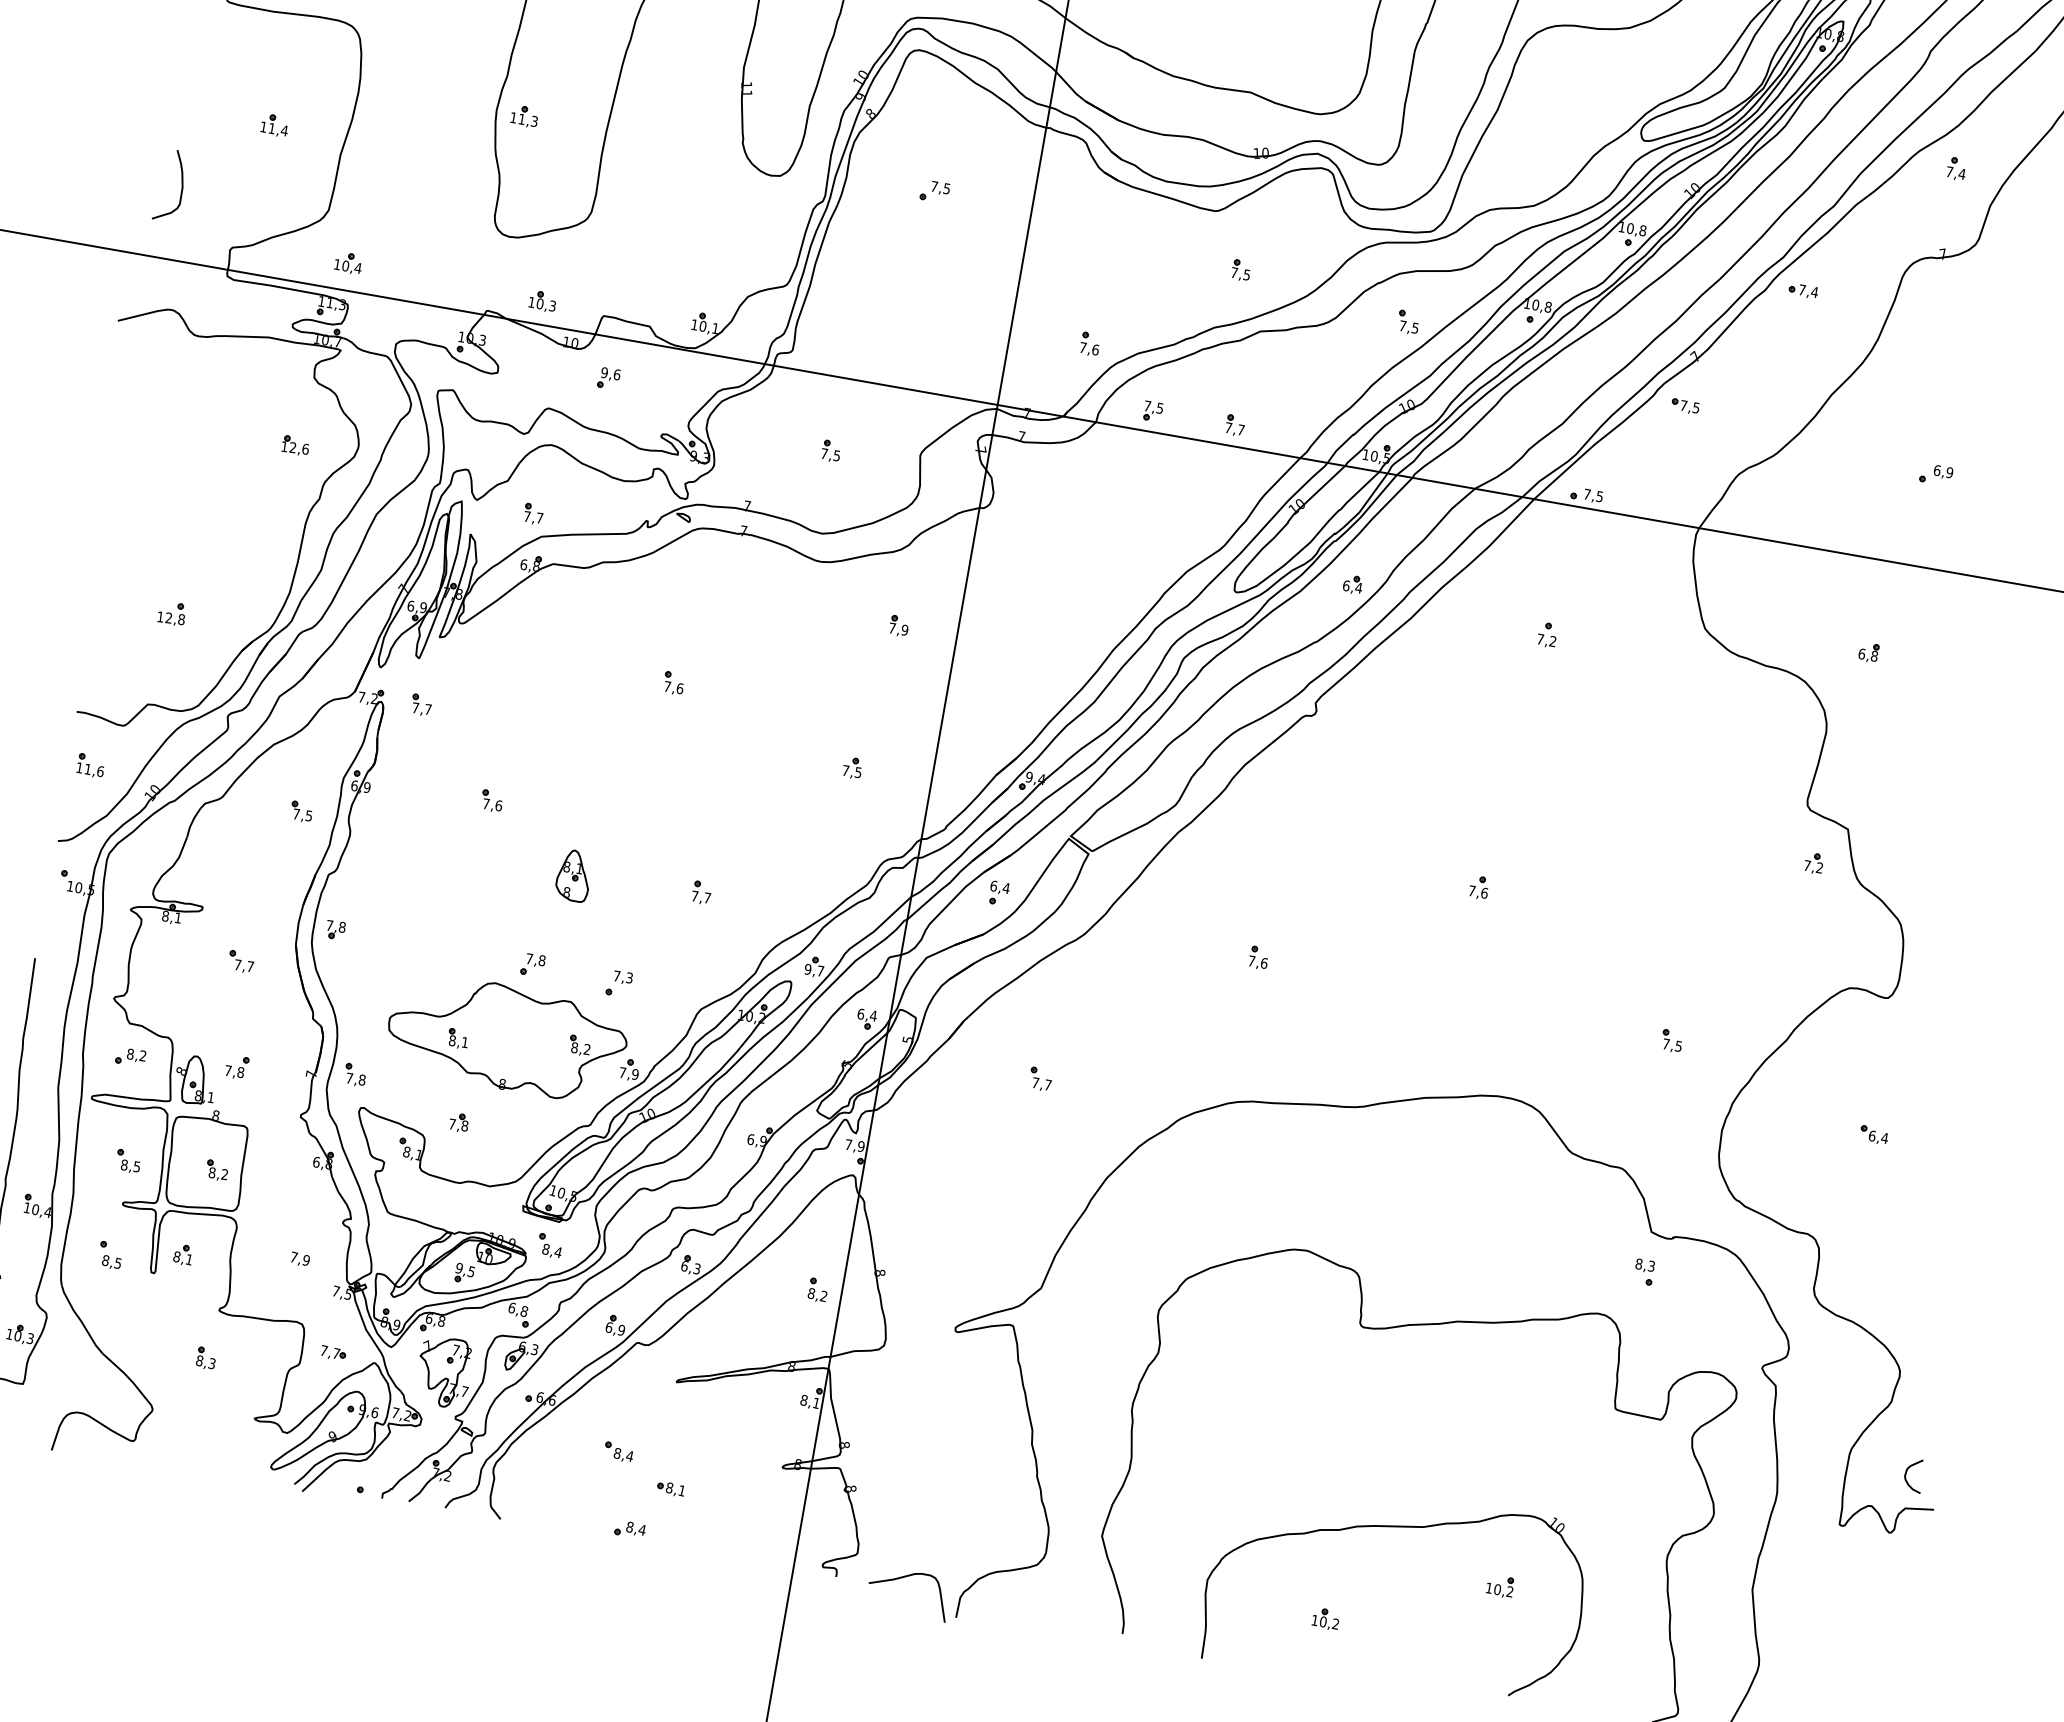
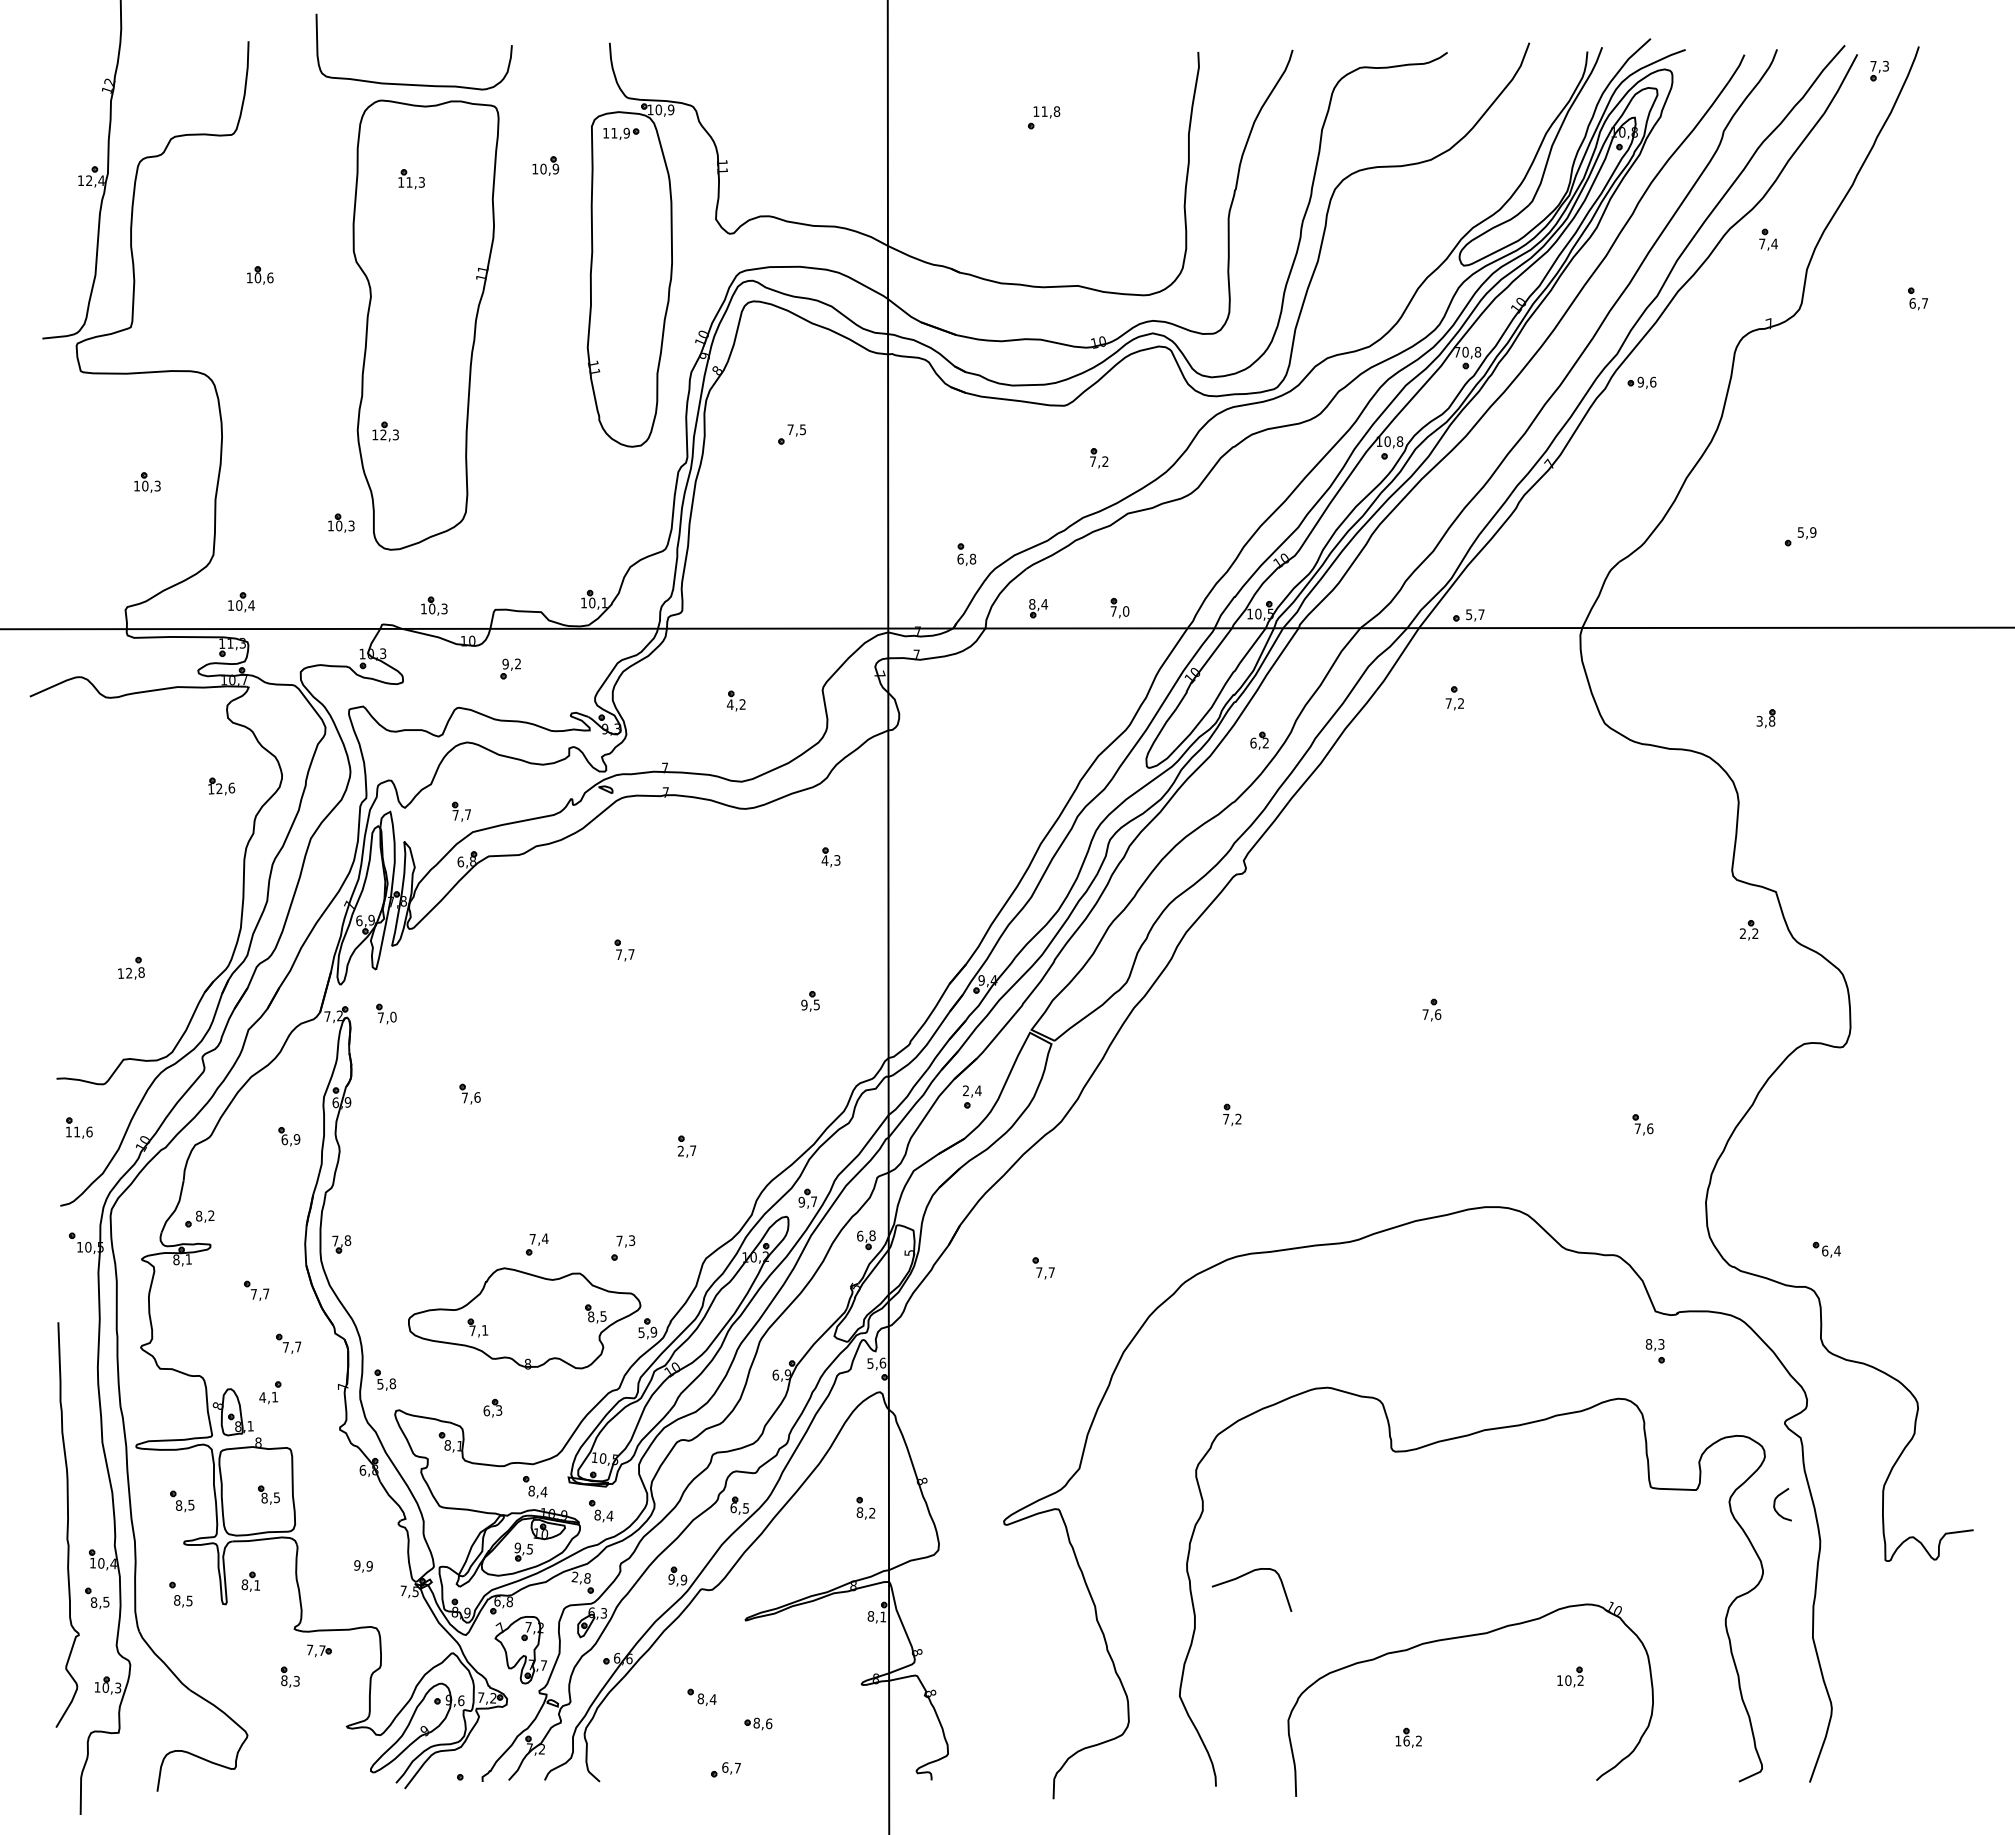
text: (522, 118) -> (383, 434), 11,3 -> 12,3
text: (278, 129) -> (151, 485), 11,4 -> 10,3
curve: (181, 183) -> (67, 554), removed
part: (463, 200) -> (341, 522), added
text: (1622, 227) -> (1457, 352), 10,8 -> 70,8
text: (1247, 274) -> (1105, 461), 7,5 -> 7,2
text: (1808, 290) -> (1646, 381), 7,4 -> 9,6
part: (1407, 321) -> (1267, 479), removed
text: (1089, 348) -> (966, 558), 7,6 -> 6,8
text: (617, 374) -> (518, 663), 9,6 -> 9,2
part: (1685, 406) -> (1548, 513), removed
text: (1153, 407) -> (1038, 604), 7,5 -> 8,4
text: (1241, 430) -> (1126, 611), 7,7 -> 7,0
text: (829, 454) -> (735, 704), 7,5 -> 4,2
text: (1936, 470) -> (1800, 532), 6,9 -> 5,9
text: (1593, 495) -> (1475, 614), 7,5 -> 5,7
text: (1358, 587) -> (1265, 742), 6,4 -> 6,2
text: (897, 629) -> (830, 860), 7,9 -> 4,3
part: (1547, 635) -> (1454, 698), moved
text: (1861, 654) -> (1759, 721), 6,8 -> 3,8
text: (680, 688) -> (631, 954), 7,6 -> 7,7
text: (428, 708) -> (393, 1016), 7,7 -> 7,0
text: (845, 770) -> (804, 1004), 7,5 -> 9,5
text: (302, 814) -> (290, 1139), 7,5 -> 6,9
text: (1806, 865) -> (1742, 933), 7,2 -> 2,2
part: (574, 875) -> (561, 1151), removed
text: (993, 885) -> (965, 1090), 6,4 -> 2,4
text: (694, 895) -> (680, 1150), 7,7 -> 2,7
text: (541, 960) -> (544, 1238), 7,8 -> 7,4
text: (1264, 962) -> (1238, 1118), 7,6 -> 7,2
text: (873, 1015) -> (872, 1235), 6,4 -> 6,8
part: (263, 1020) -> (288, 1343), added
text: (452, 1040) -> (472, 1330), 8,1 -> 7,1
text: (1679, 1046) -> (1650, 1128), 7,5 -> 7,6
text: (587, 1049) -> (603, 1316), 8,2 -> 8,5
part: (130, 1056) -> (199, 1218), moved
text: (234, 1070) -> (268, 1396), 7,8 -> 4,1
text: (622, 1072) -> (641, 1332), 7,9 -> 5,9
text: (349, 1078) -> (380, 1384), 7,8 -> 5,8
text: (458, 1124) -> (492, 1410), 7,8 -> 6,3
part: (1873, 1134) -> (1826, 1249), moved
text: (854, 1144) -> (876, 1362), 7,9 -> 5,6
text: (224, 1174) -> (276, 1497), 8,2 -> 8,5
part: (487, 1210) -> (535, 1487), added
part: (25, 1244) -> (97, 1598), added
text: (294, 1257) -> (357, 1565), 7,9 -> 9,9
text: (696, 1268) -> (745, 1508), 6,3 -> 6,5
text: (511, 1307) -> (574, 1576), 6,8 -> 2,8
text: (609, 1327) -> (671, 1579), 6,9 -> 9,9
part: (333, 1353) -> (319, 1650), moved
curve: (1906, 1474) -> (1775, 1504), moved
text: (682, 1490) -> (769, 1723), 8,1 -> 8,6
text: (636, 1528) -> (731, 1767), 8,4 -> 6,7
curve: (904, 1577) -> (1245, 1575), moved
text: (1323, 1621) -> (1406, 1740), 10,2 -> 16,2

